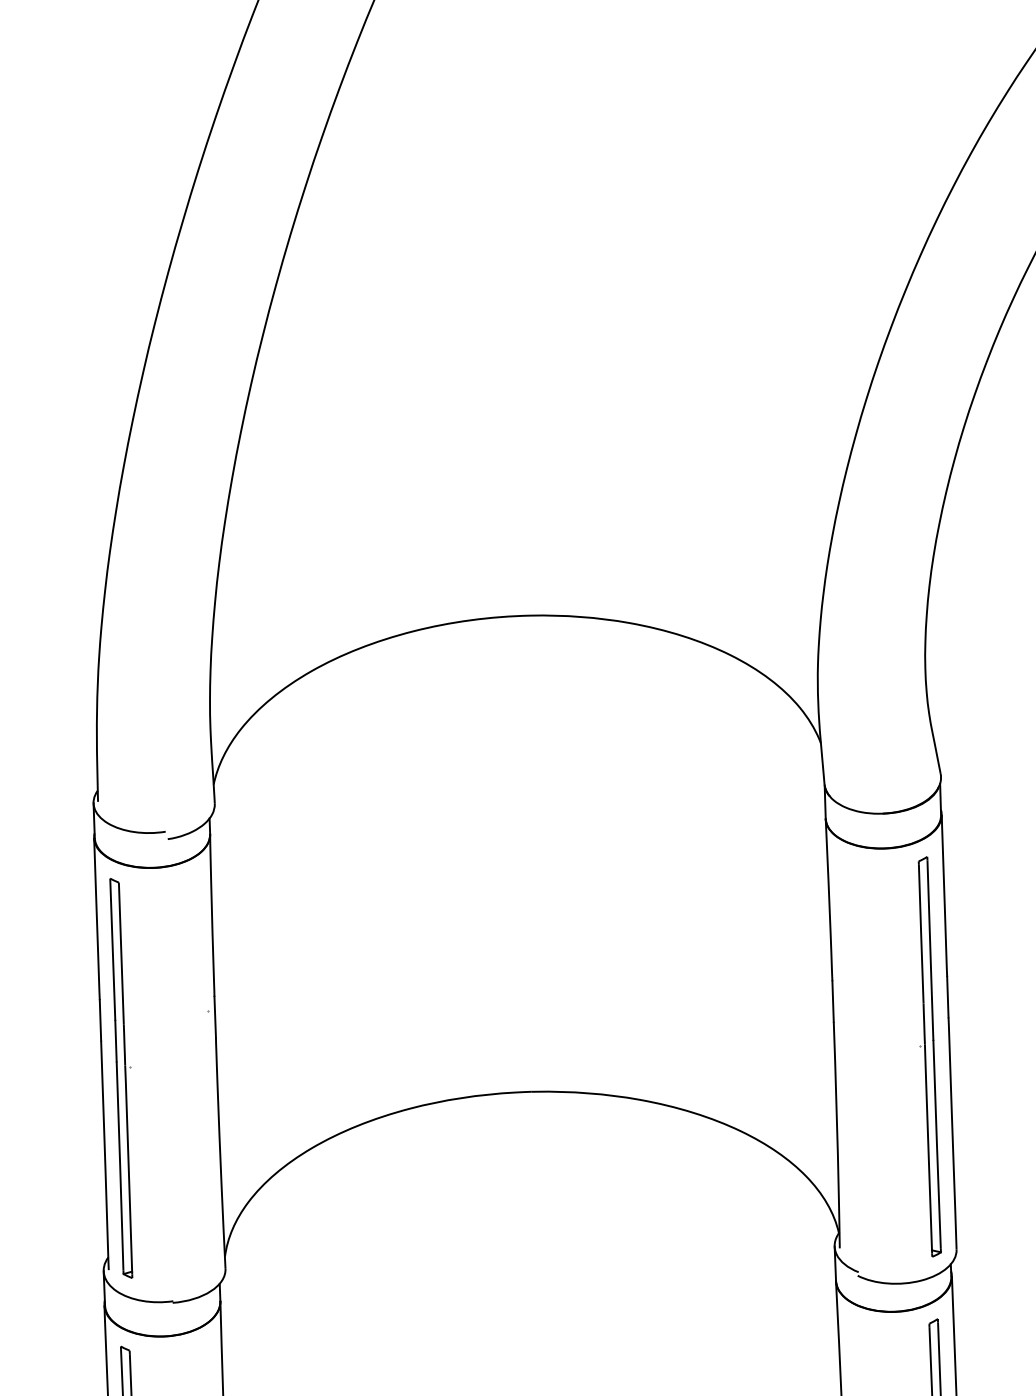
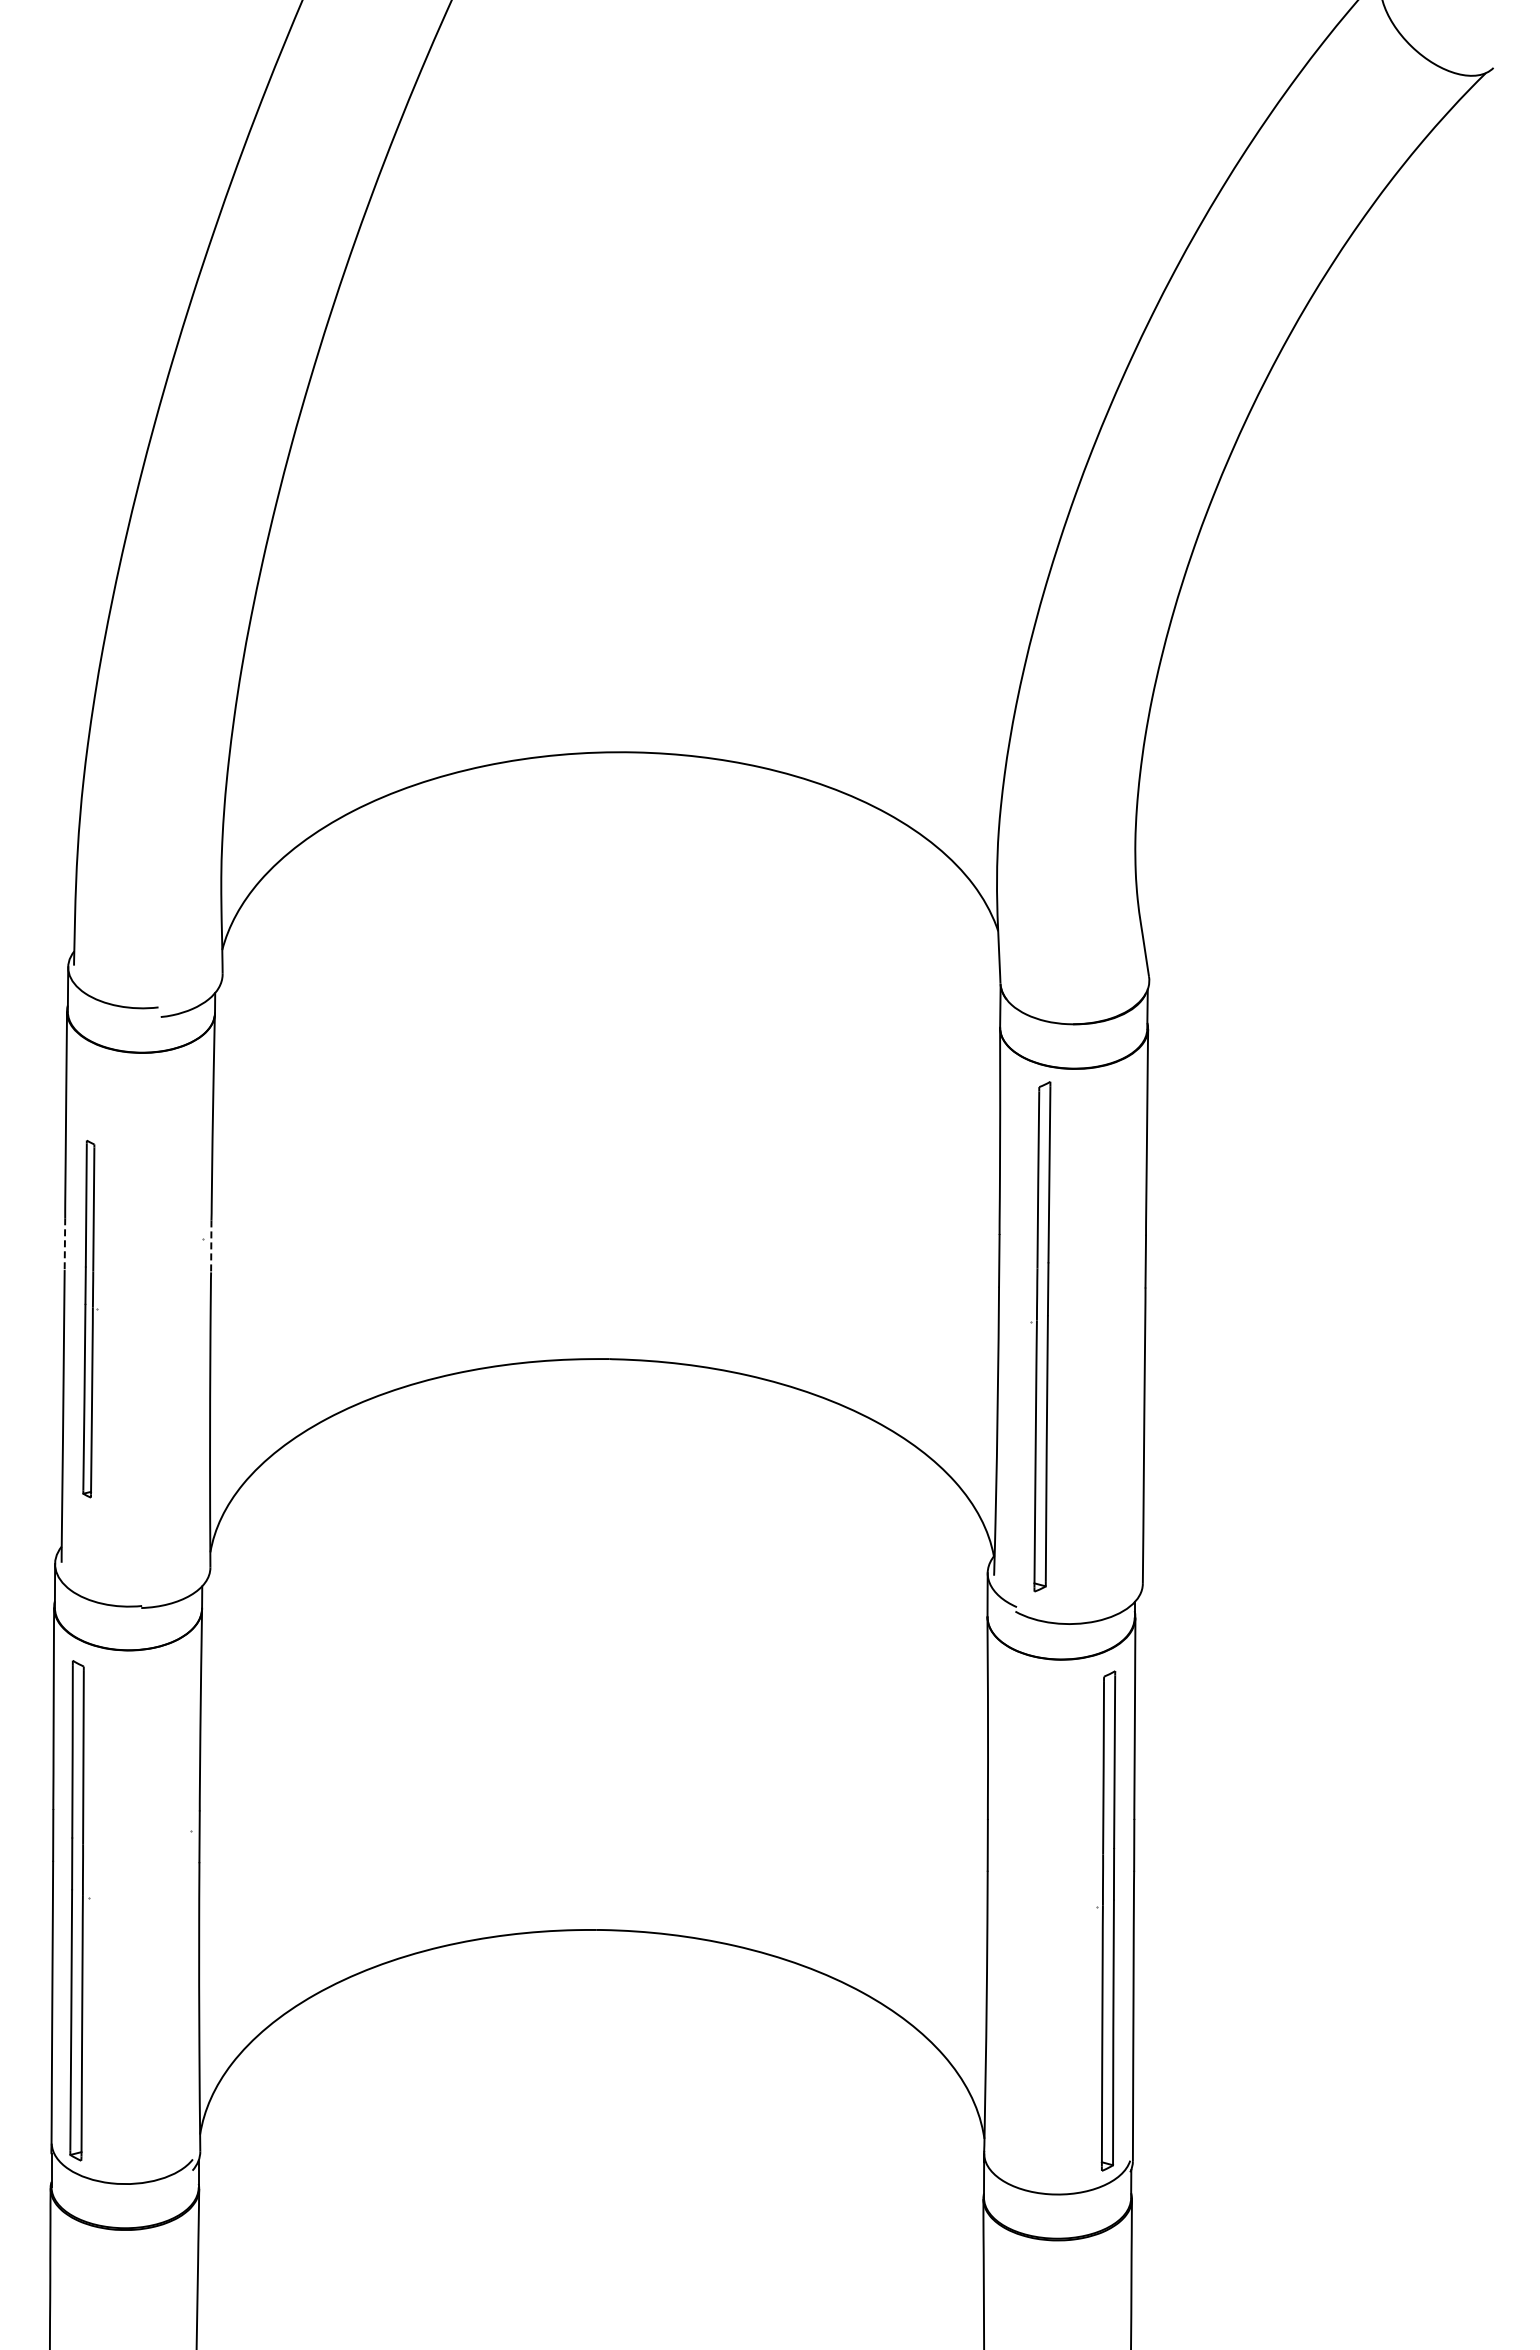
line: (215, 1017) -> (211, 1246), solid -> dashed
line: (100, 1020) -> (64, 1244), solid -> dashed
part: (928, 1056) -> (1040, 1336), moved
part: (123, 1077) -> (90, 1318), size x0.7

